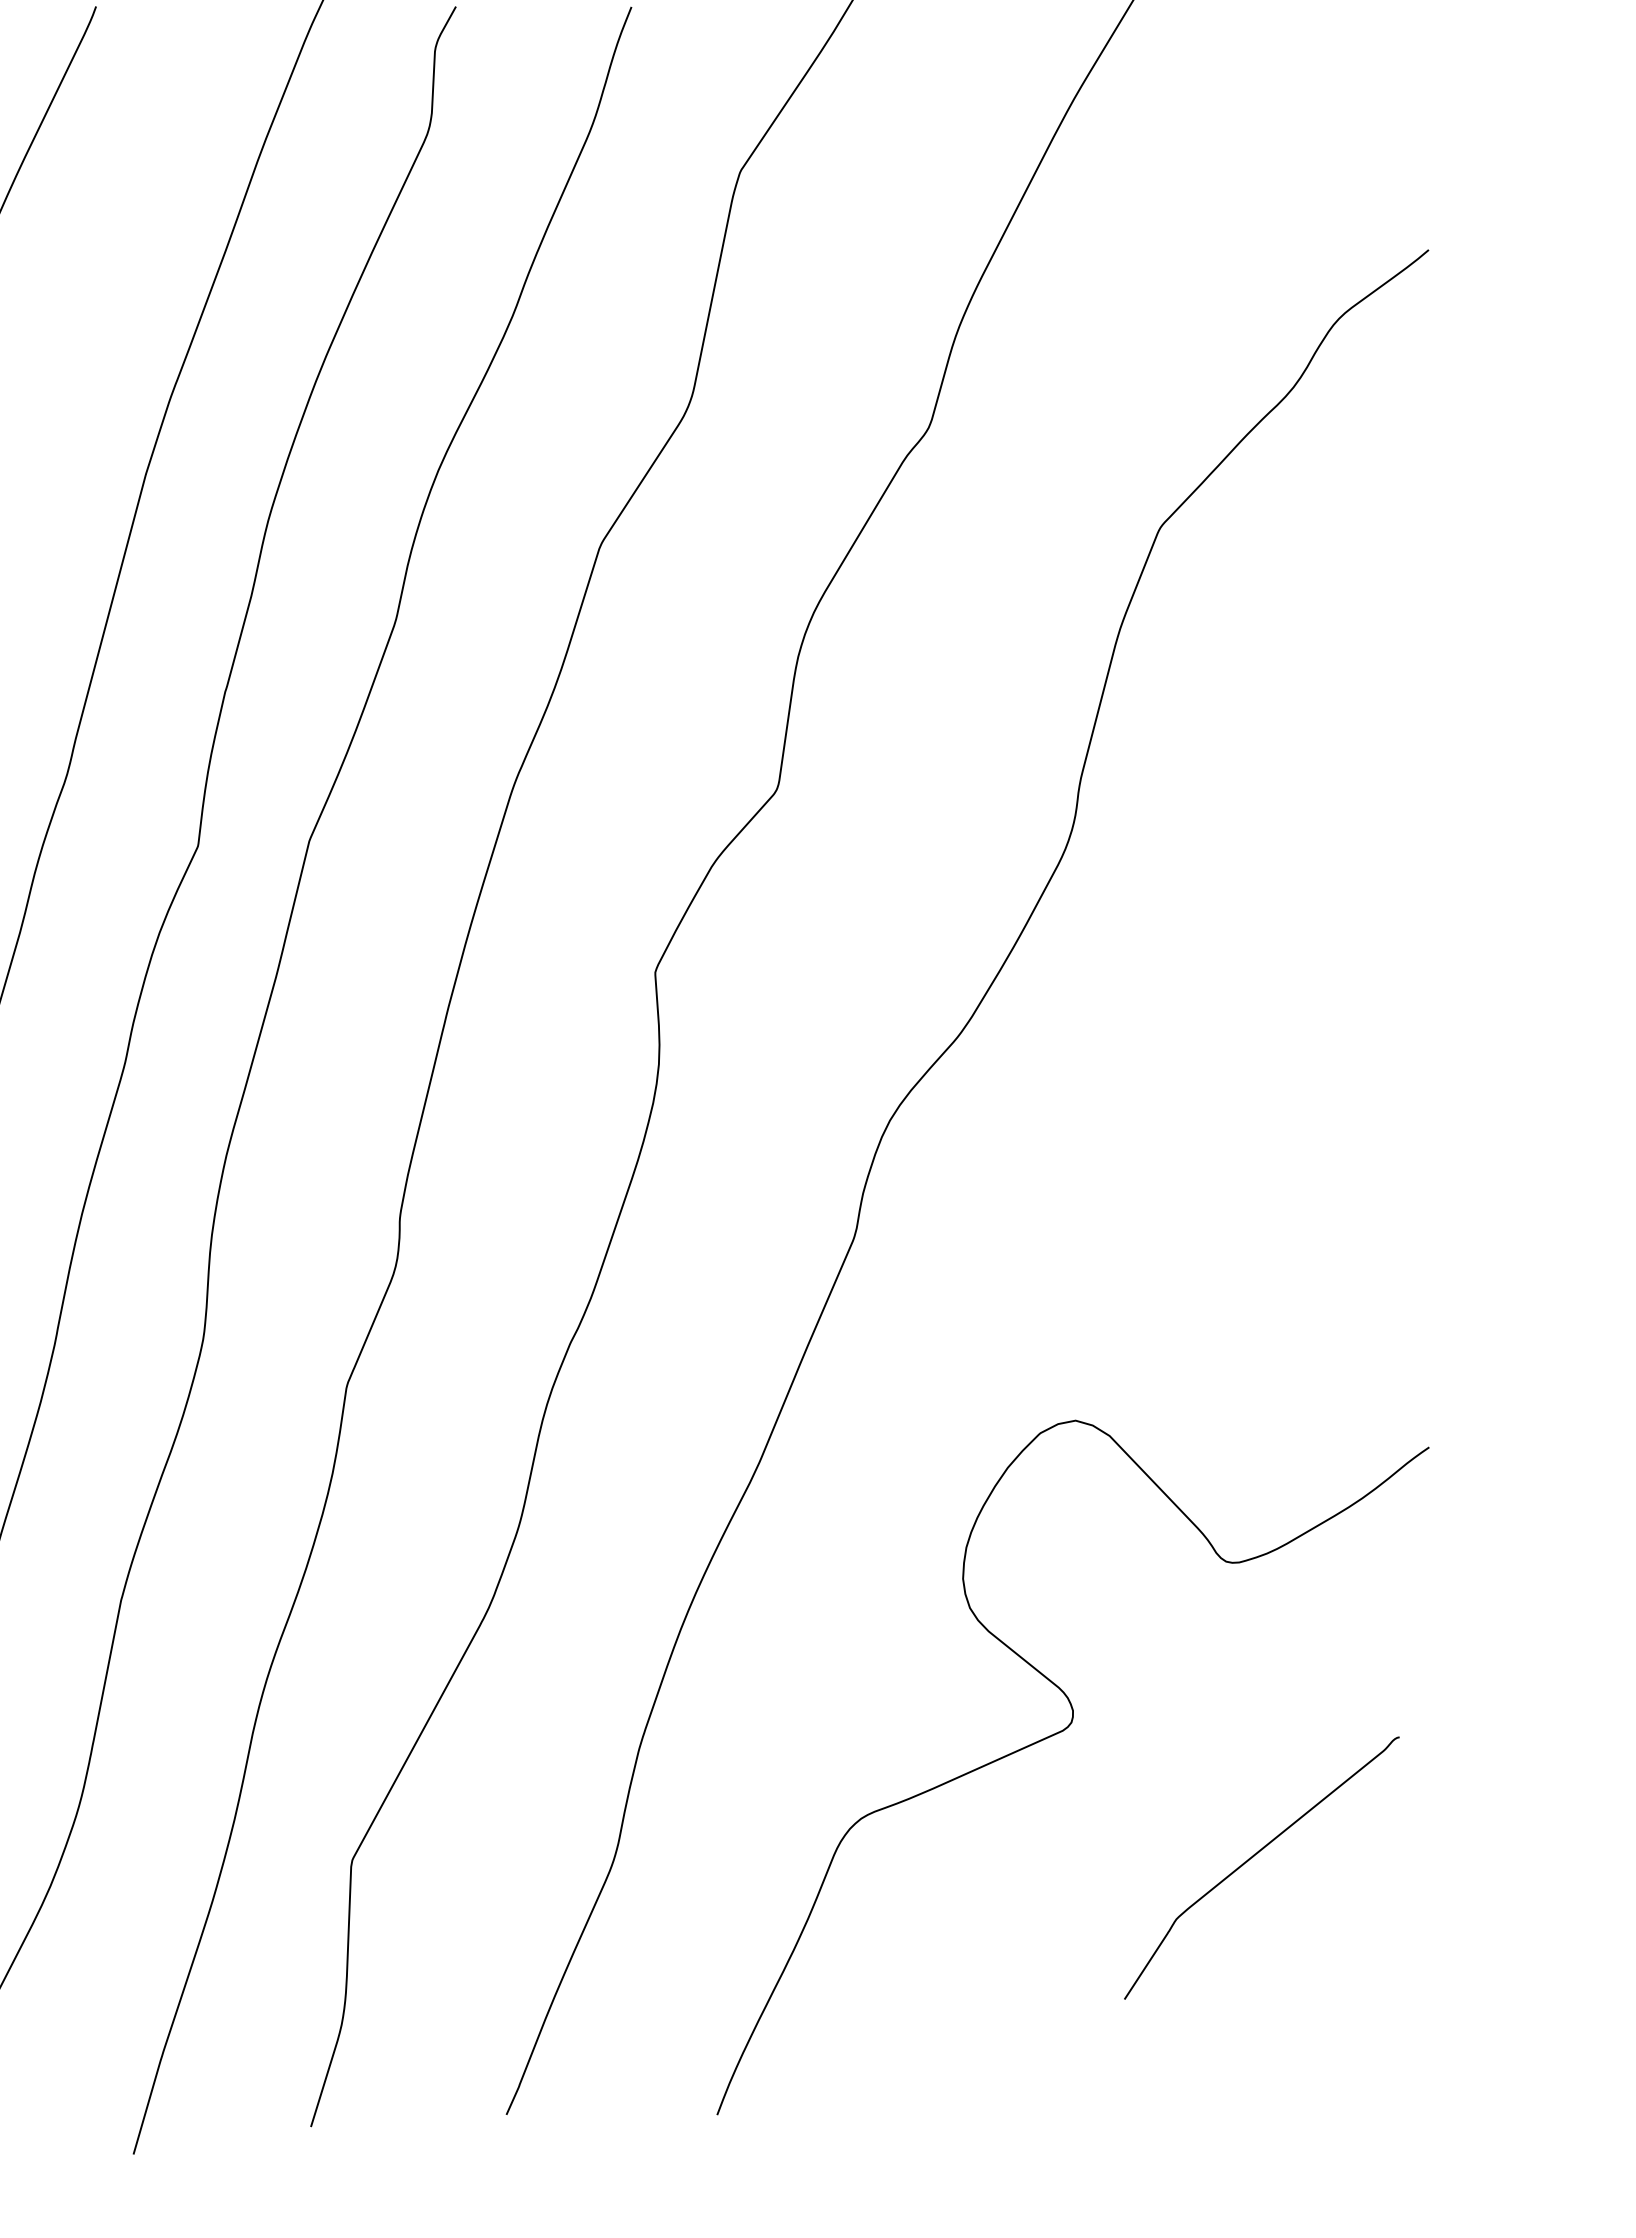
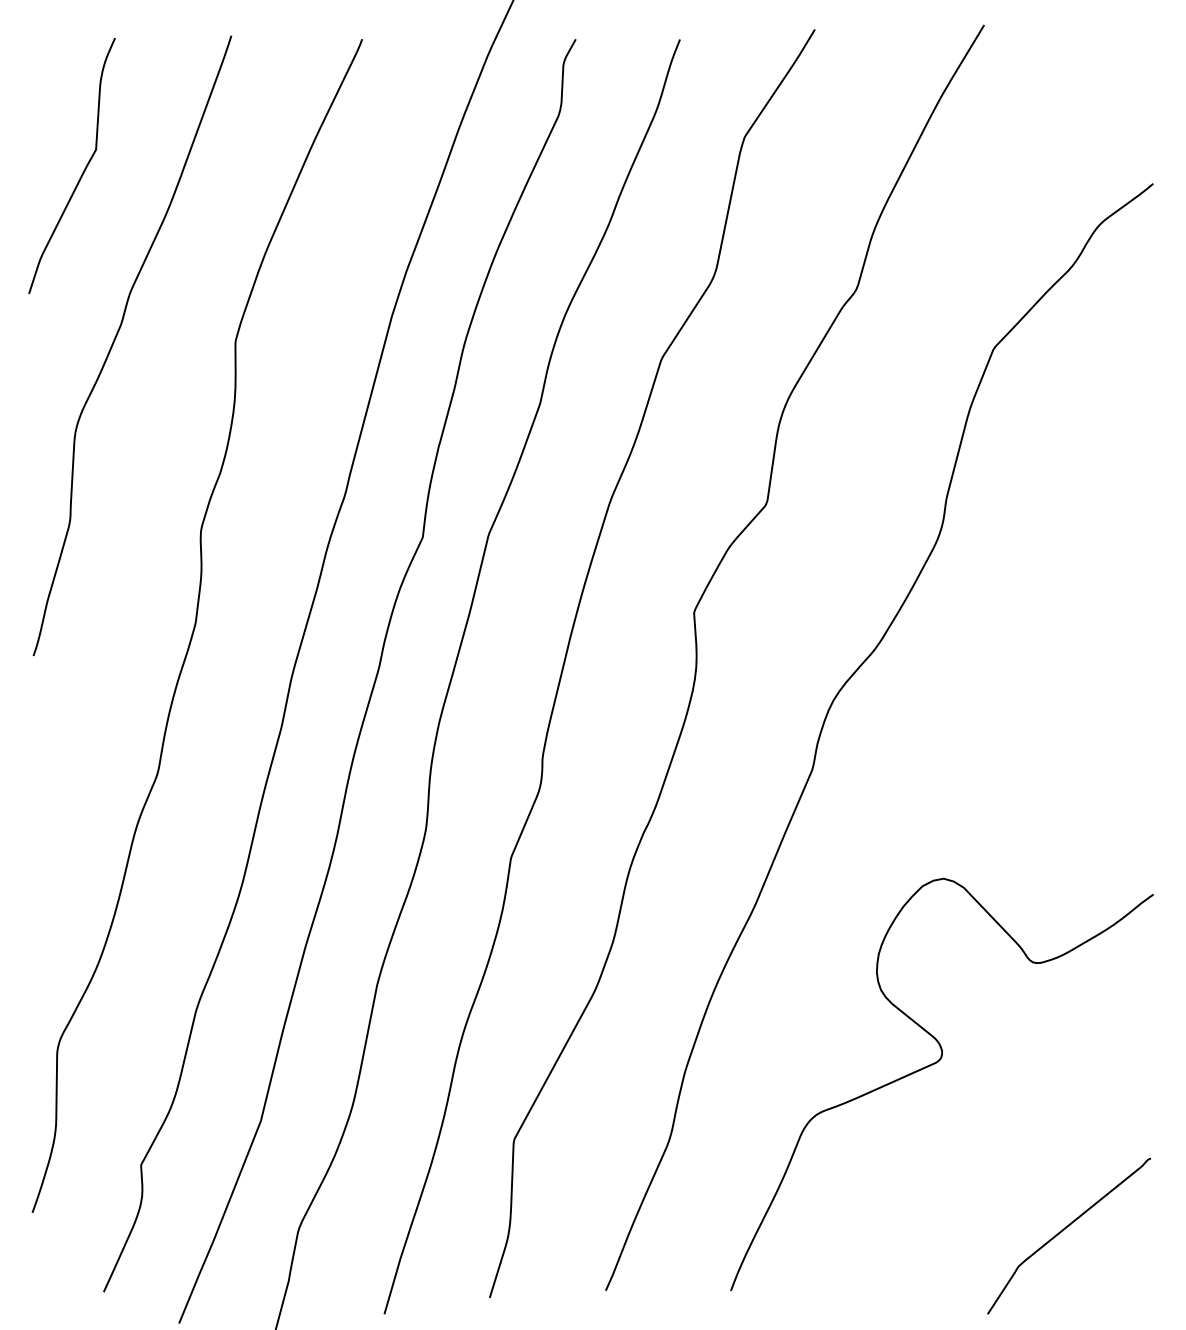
curve: (1253, 1858) -> (1064, 1230), moved

